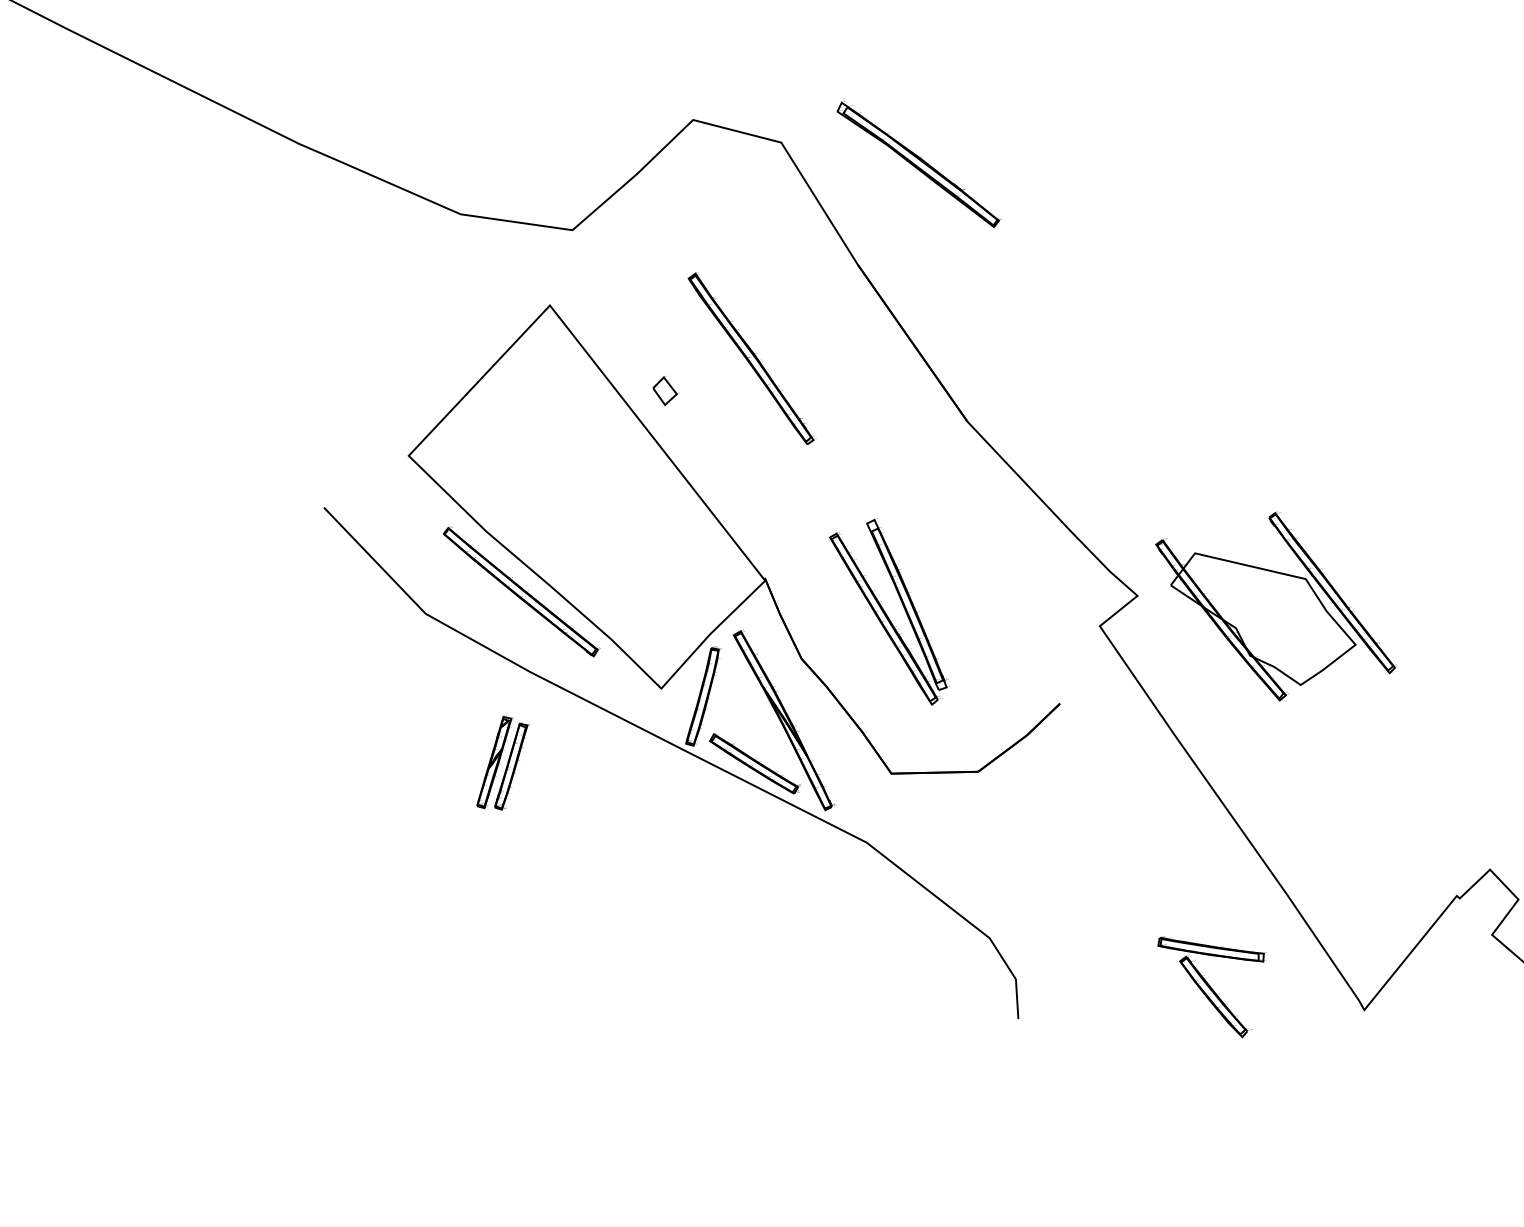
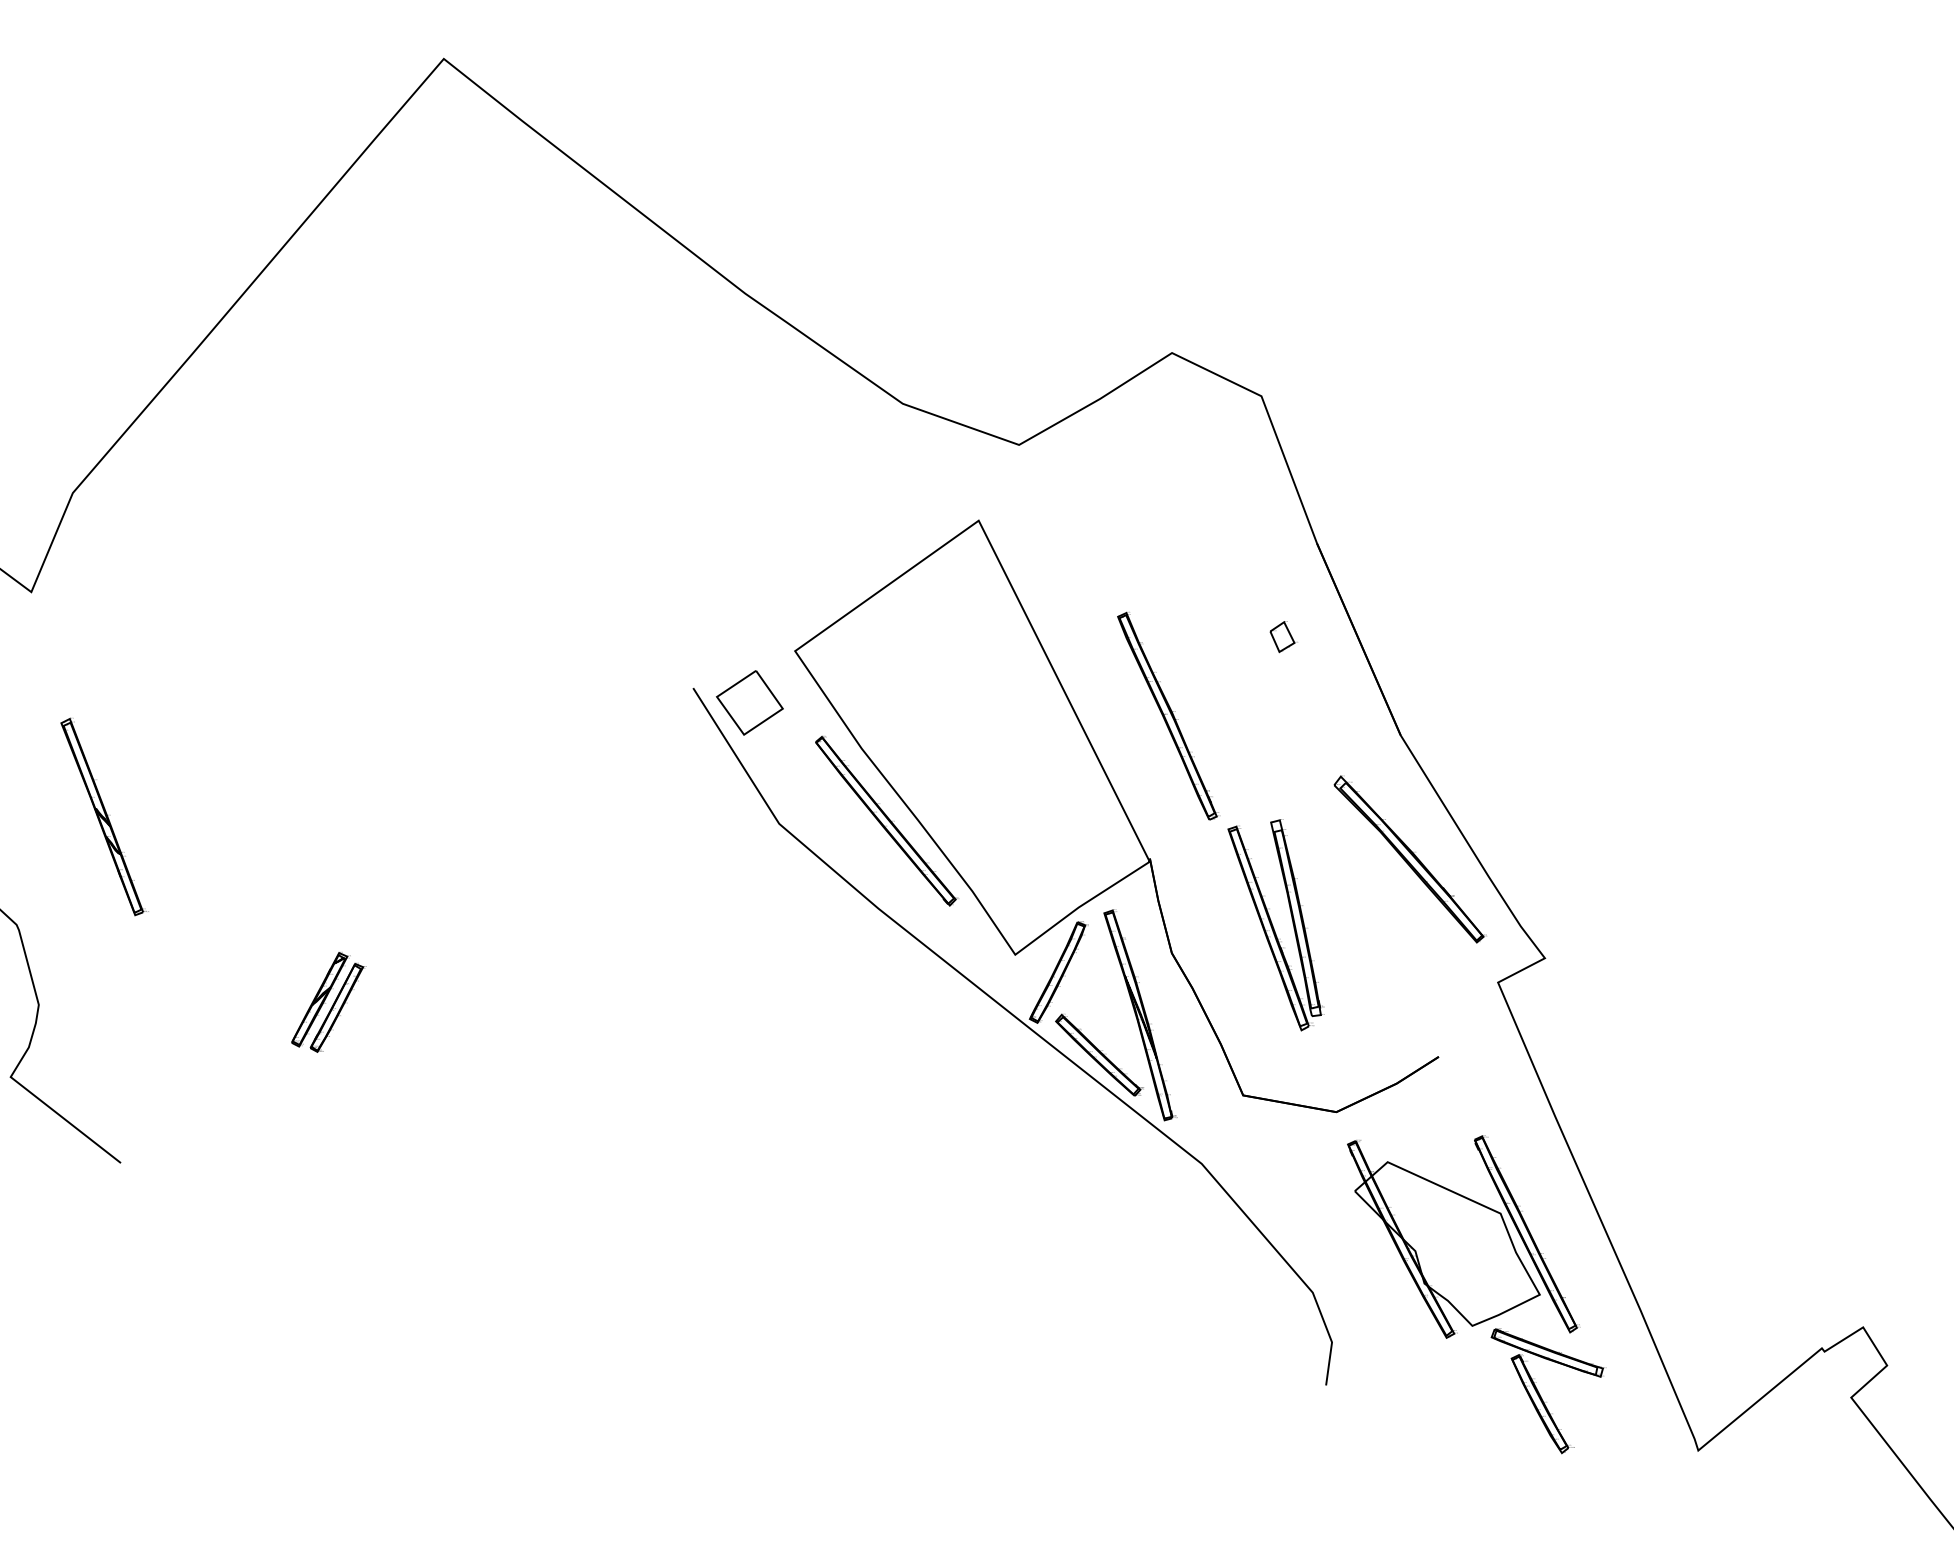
part: (918, 164) -> (1409, 859), moved
part: (751, 358) -> (1168, 715), moved
part: (666, 391) -> (1283, 637), moved
part: (377, 510) -> (749, 702), added
part: (1276, 606) -> (1463, 1236), moved
part: (502, 763) -> (328, 1002), moved

